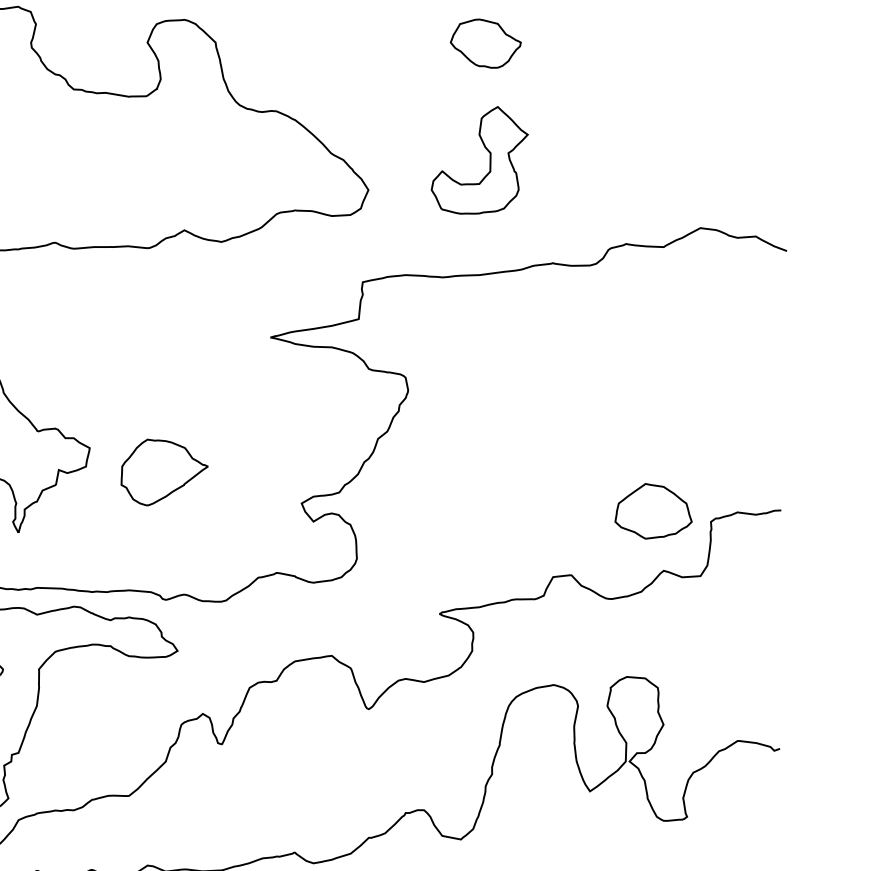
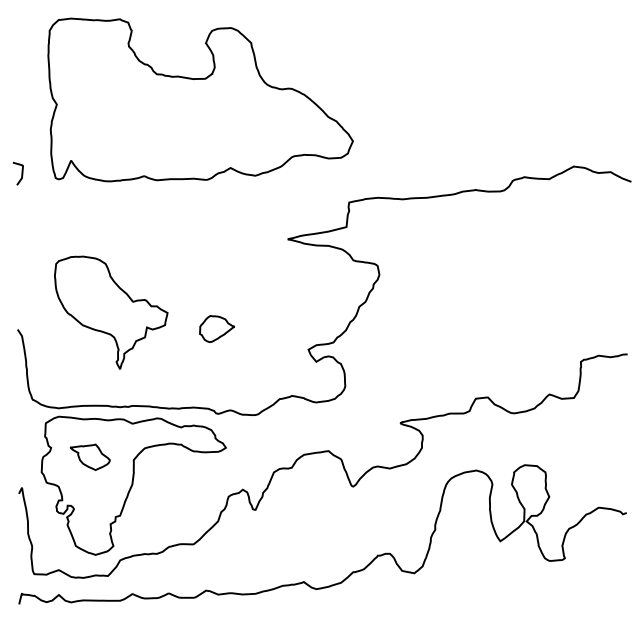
part: (485, 43) -> (430, 43), removed
part: (480, 160) -> (427, 121), removed
part: (163, 471) -> (216, 328), size x0.6
part: (653, 510) -> (542, 354), removed

